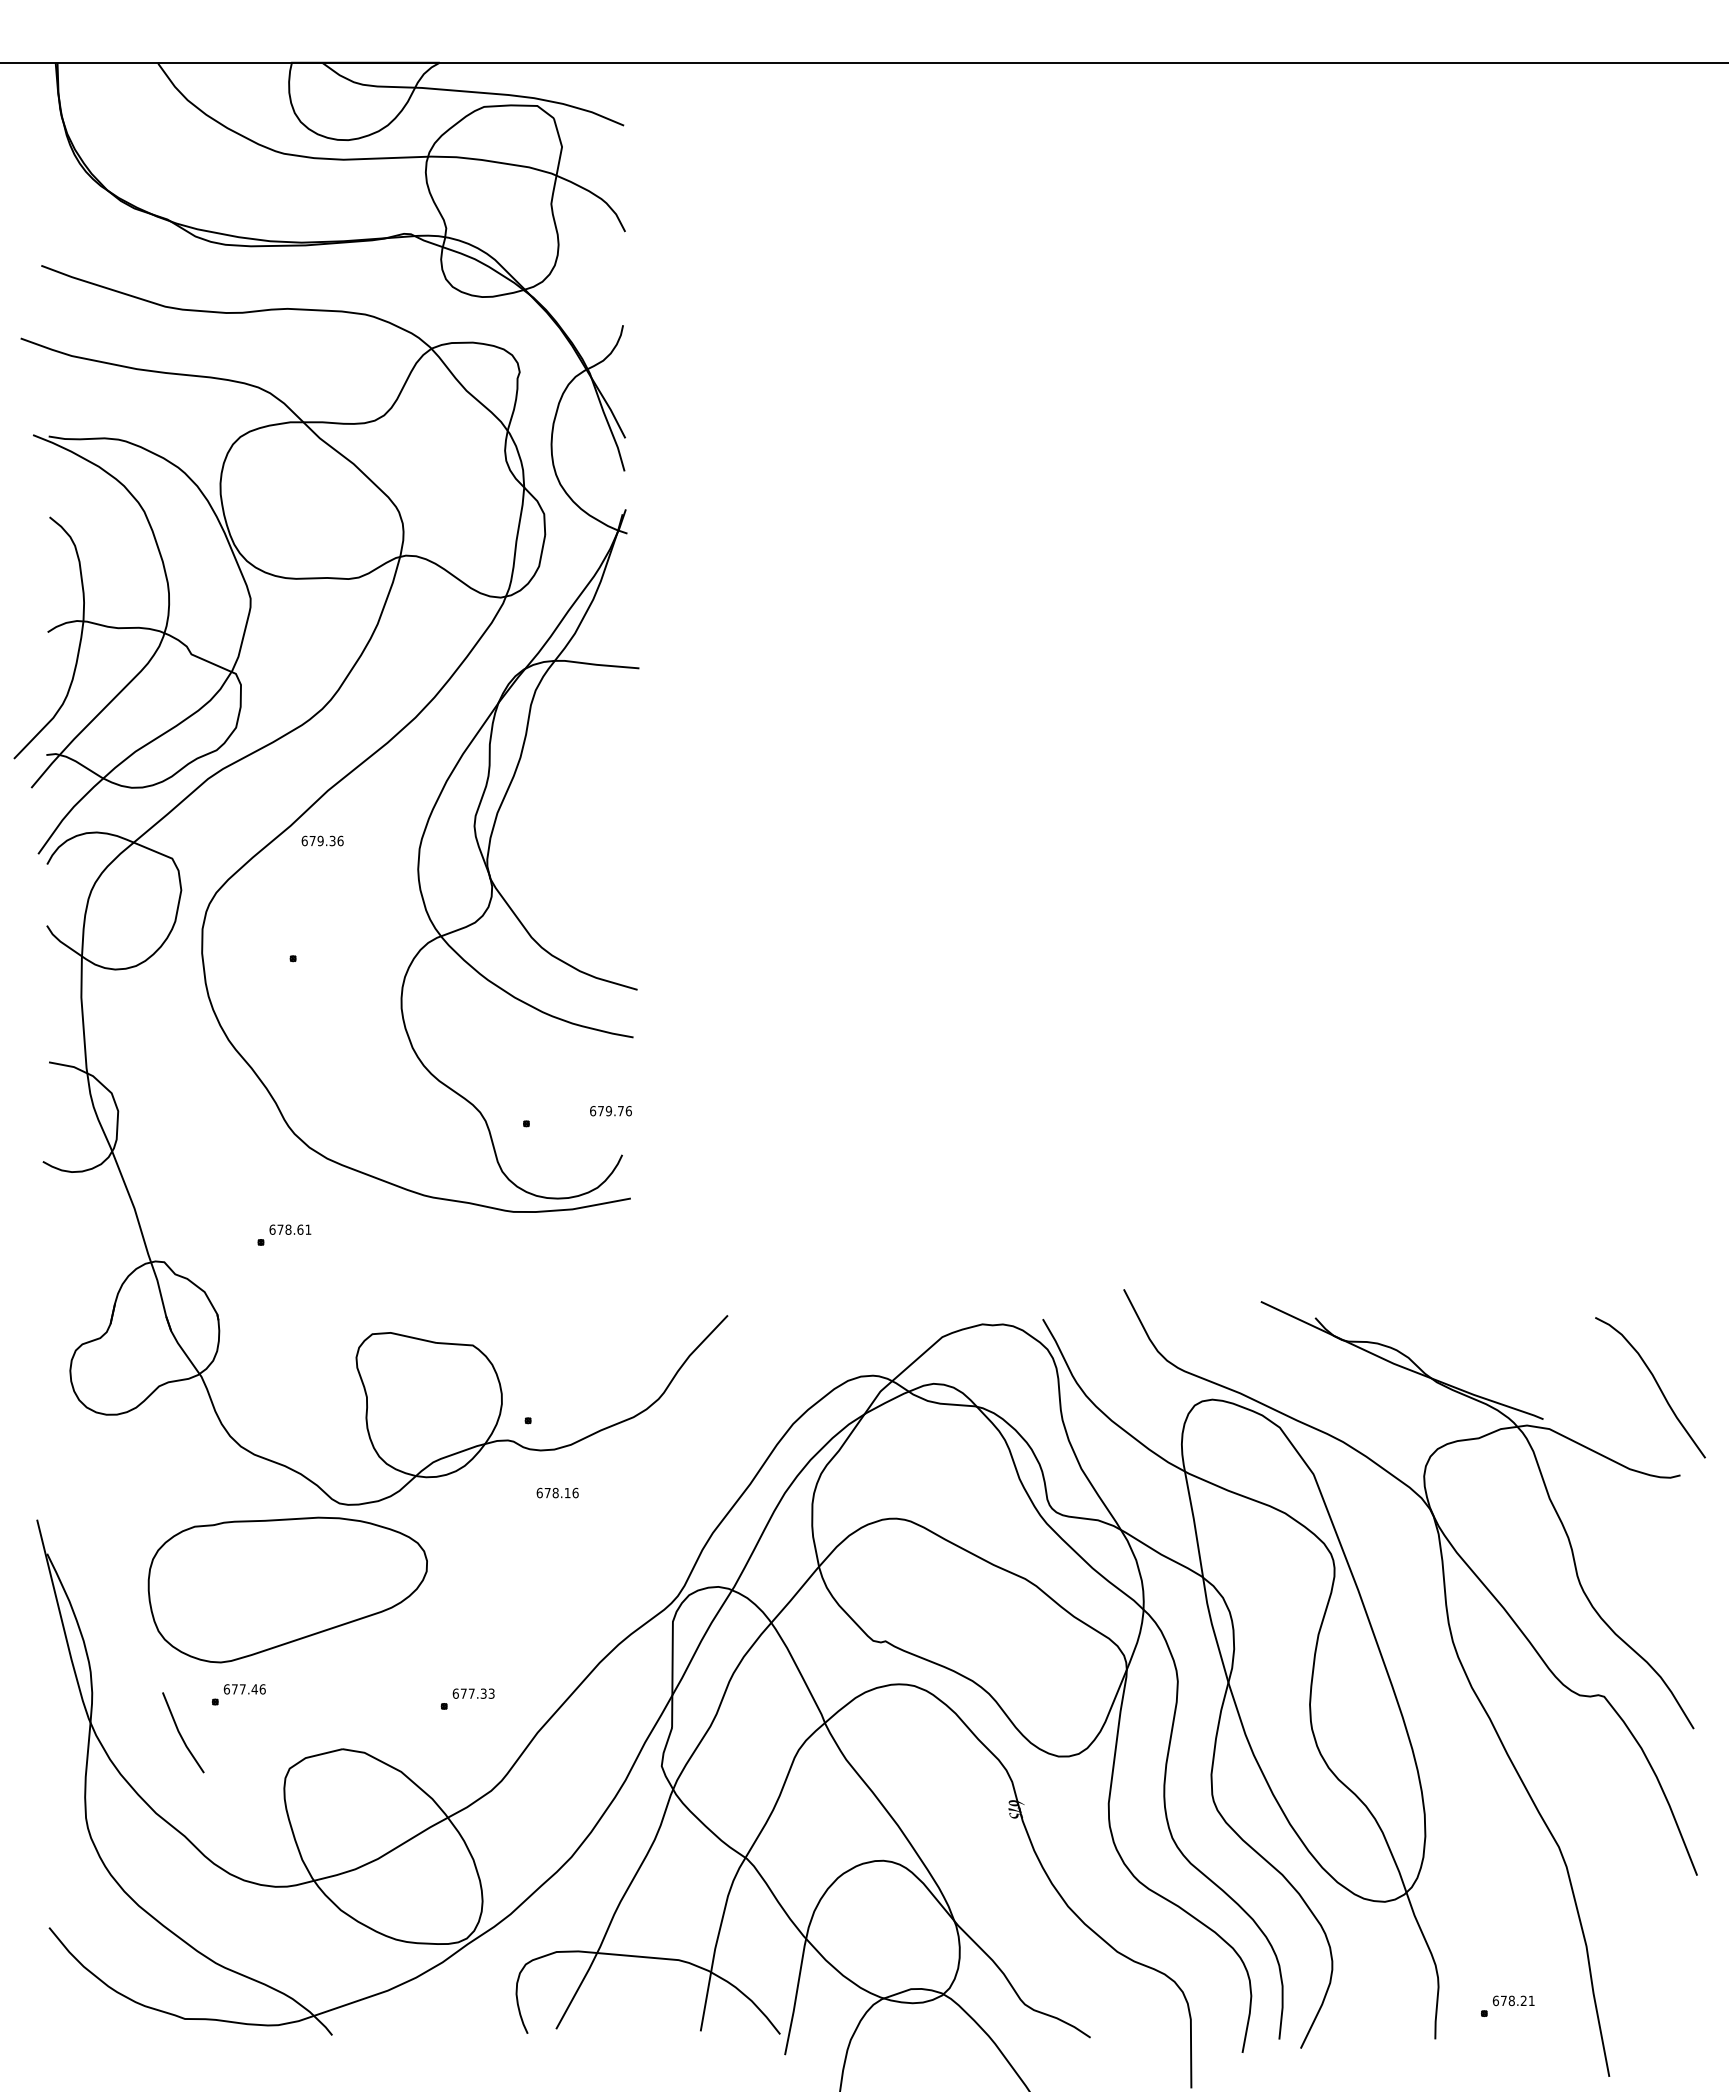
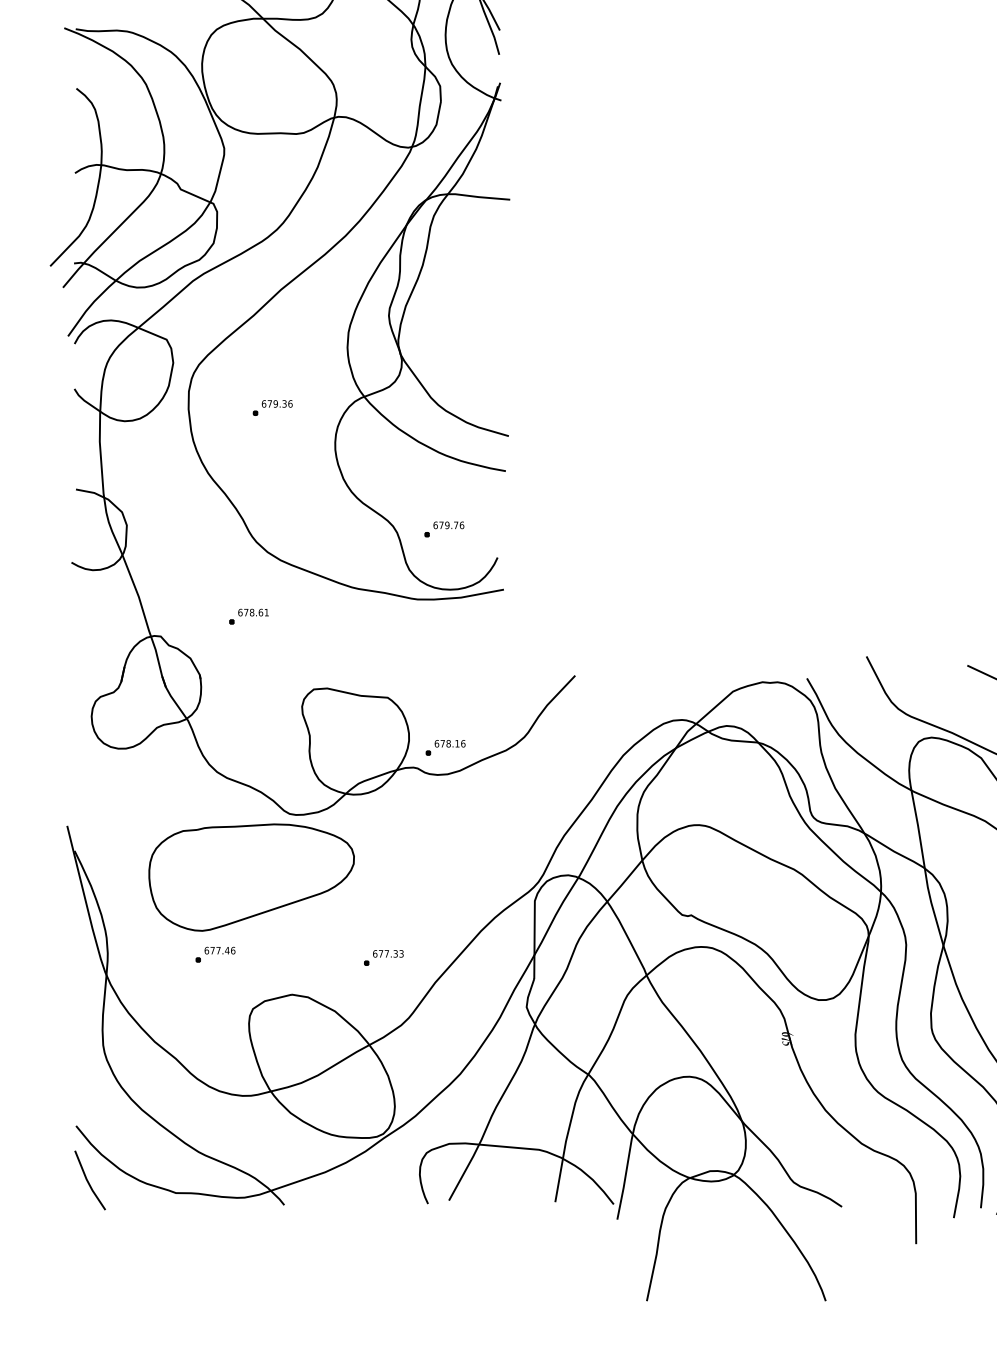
text: (322, 840) -> (277, 403), moved
text: (610, 1111) -> (448, 525), moved
text: (557, 1492) -> (449, 743), moved
line: (181, 1734) -> (88, 1181), moved

